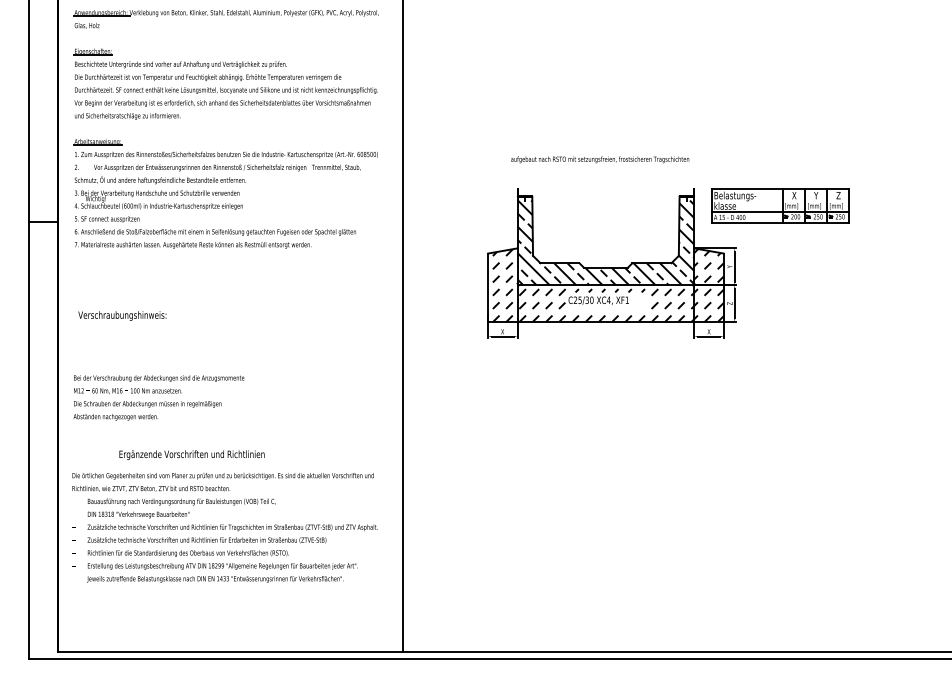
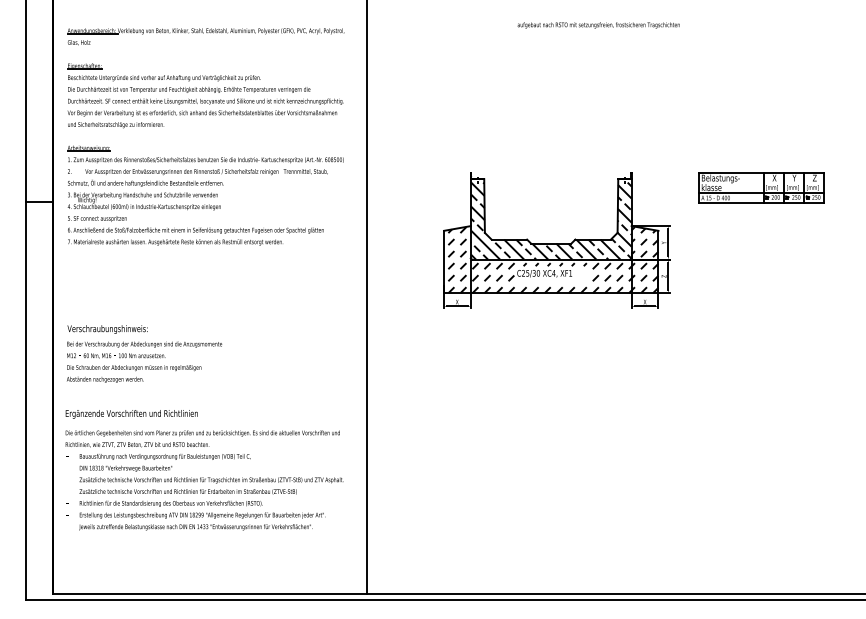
part: (230, 152) -> (209, 157), moved
text: (600, 159) -> (599, 25), moved
part: (780, 205) -> (761, 187), moved
text: (122, 315) -> (107, 329), moved
text: (191, 454) -> (131, 413), moved

